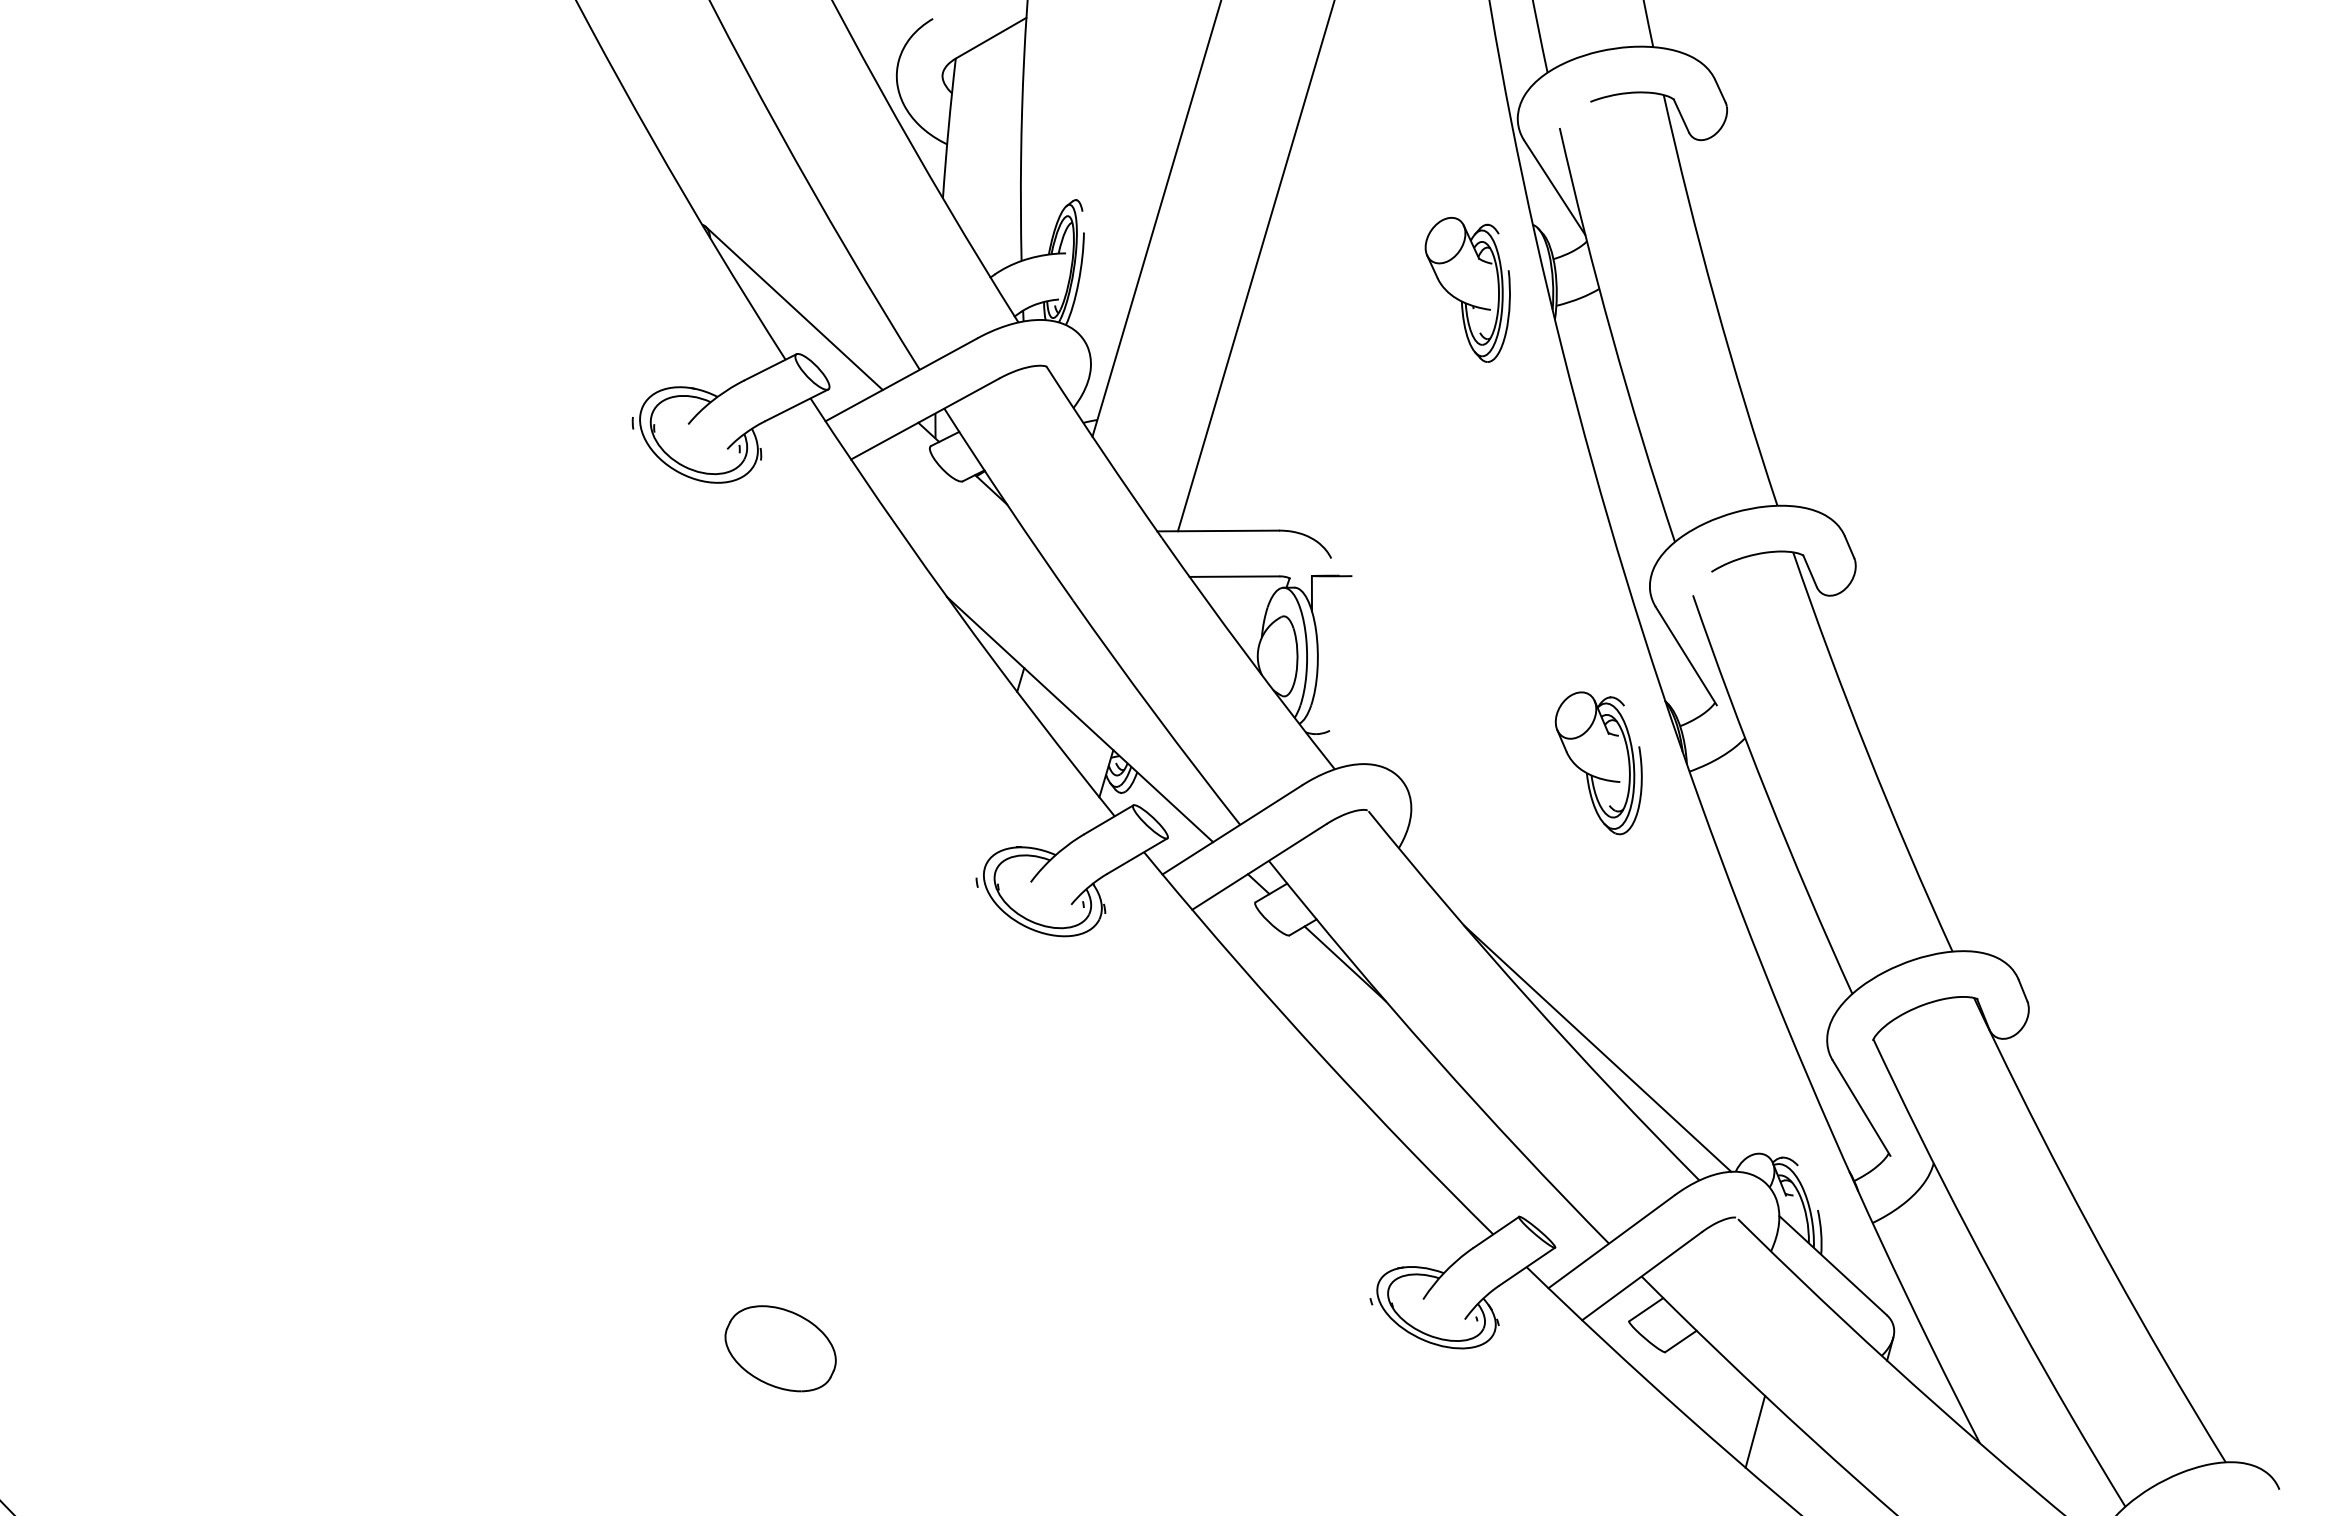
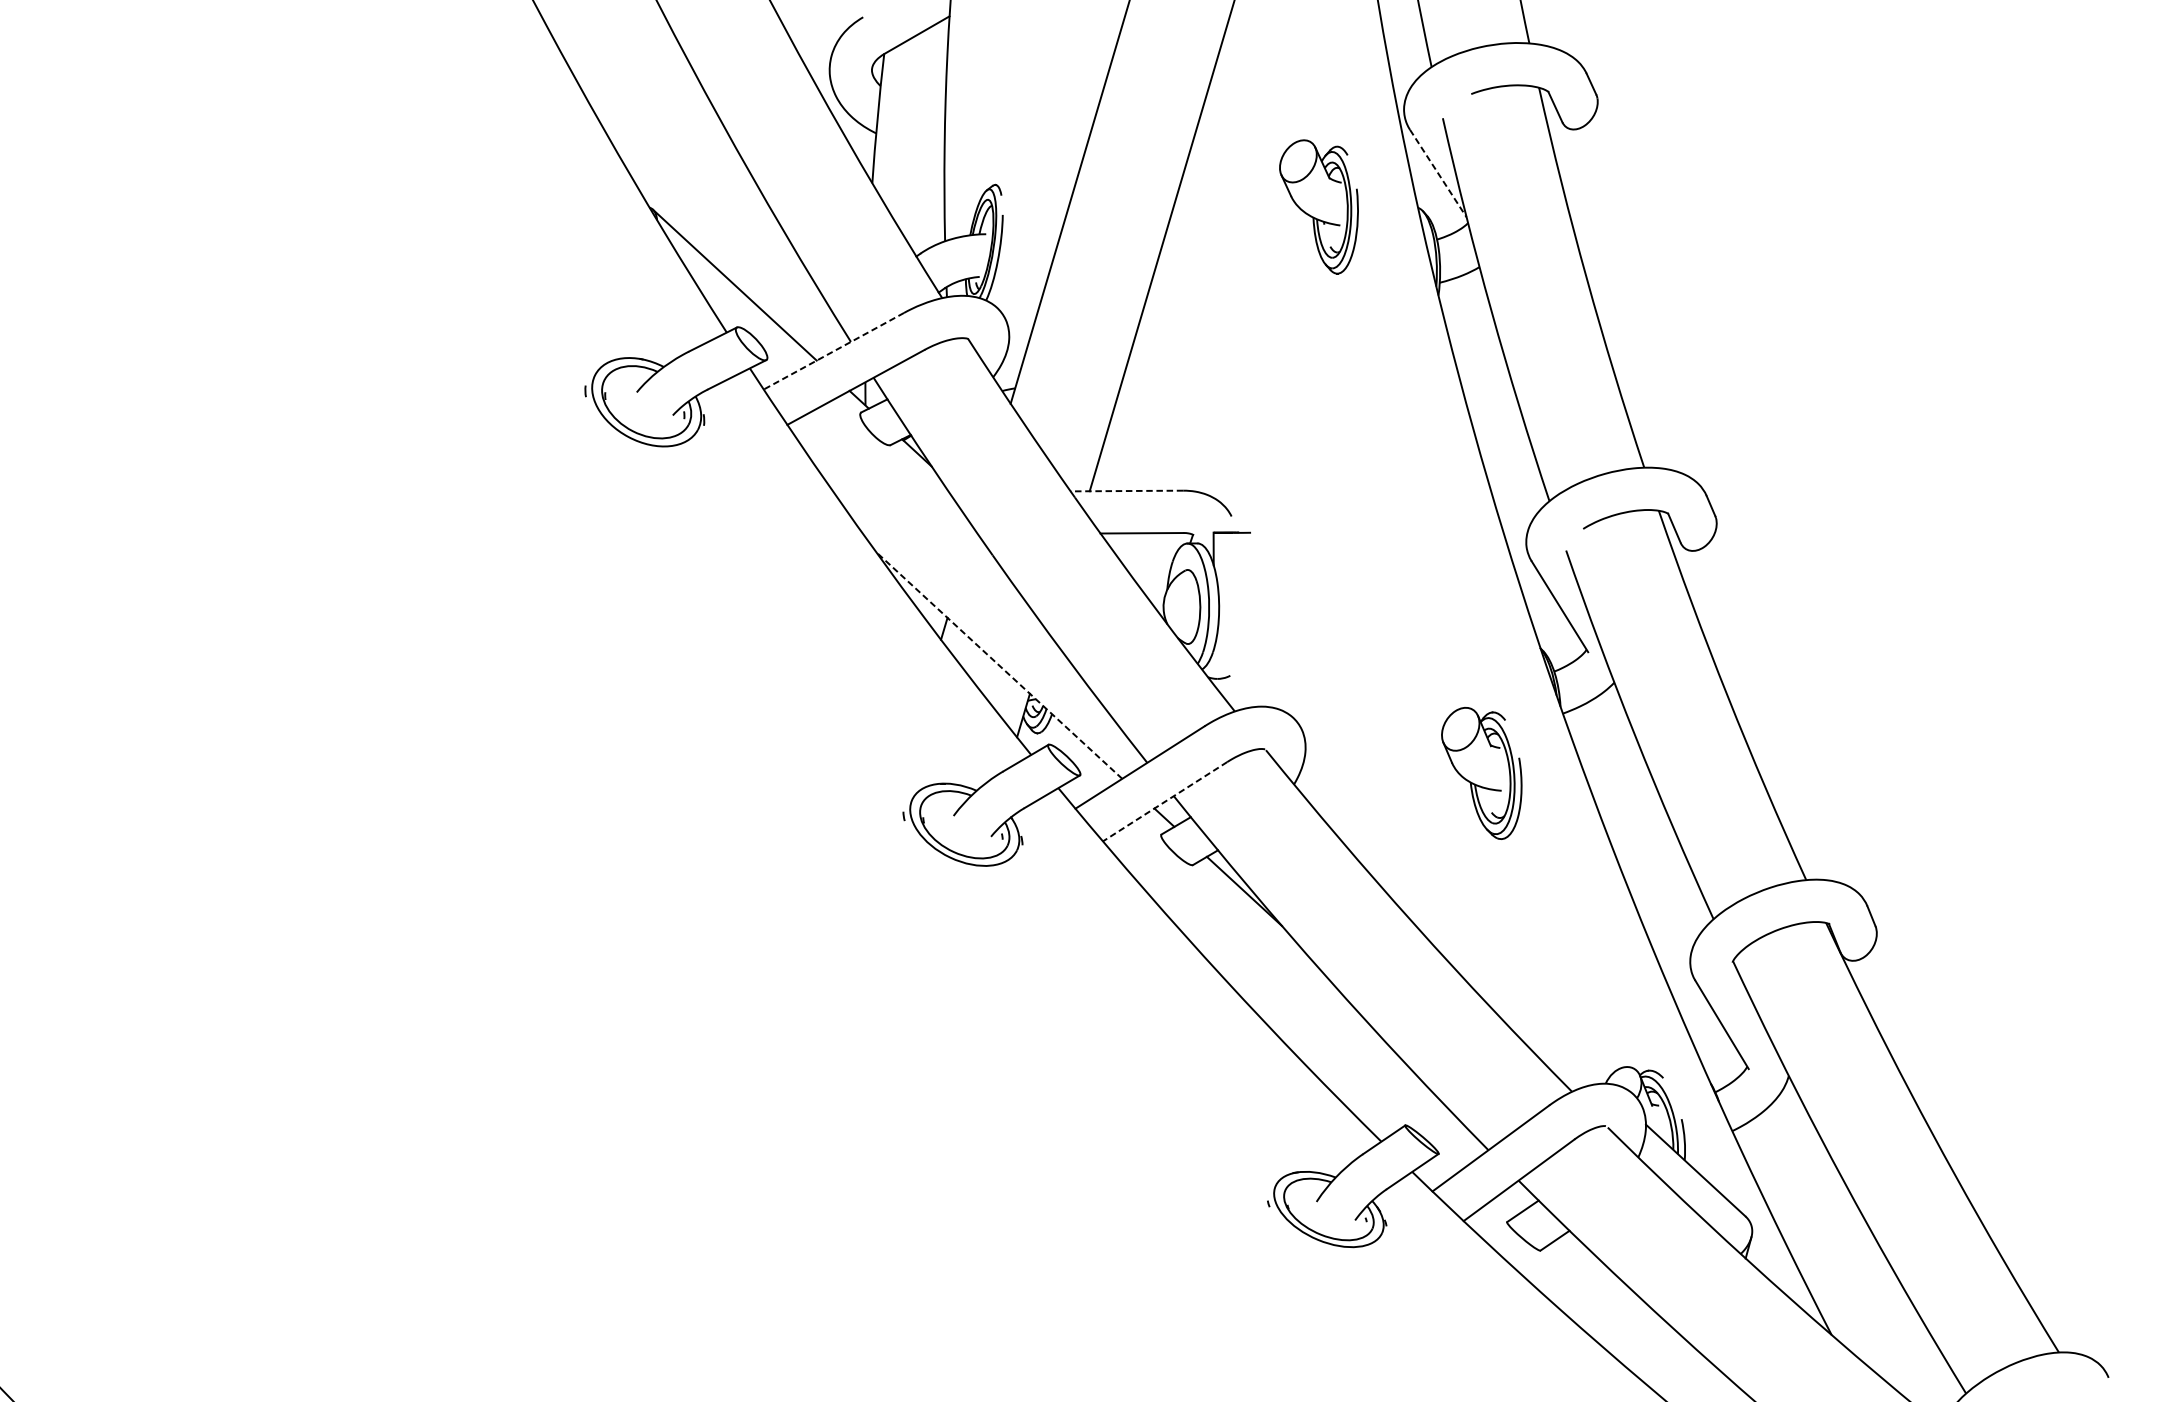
line: (1555, 188) -> (1438, 174), solid -> dashed
part: (1467, 289) -> (1318, 206), moved
line: (901, 380) -> (834, 351), solid -> dashed
line: (1218, 531) -> (1127, 491), solid -> dashed
line: (1079, 719) -> (998, 665), solid -> dashed
part: (1598, 763) -> (1481, 773), moved
line: (1259, 866) -> (1165, 801), solid -> dashed
line: (1597, 1048) -> (1477, 969), removed
part: (780, 1348) -> (722, 1247), removed
line: (1755, 1431) -> (1623, 1323), removed

